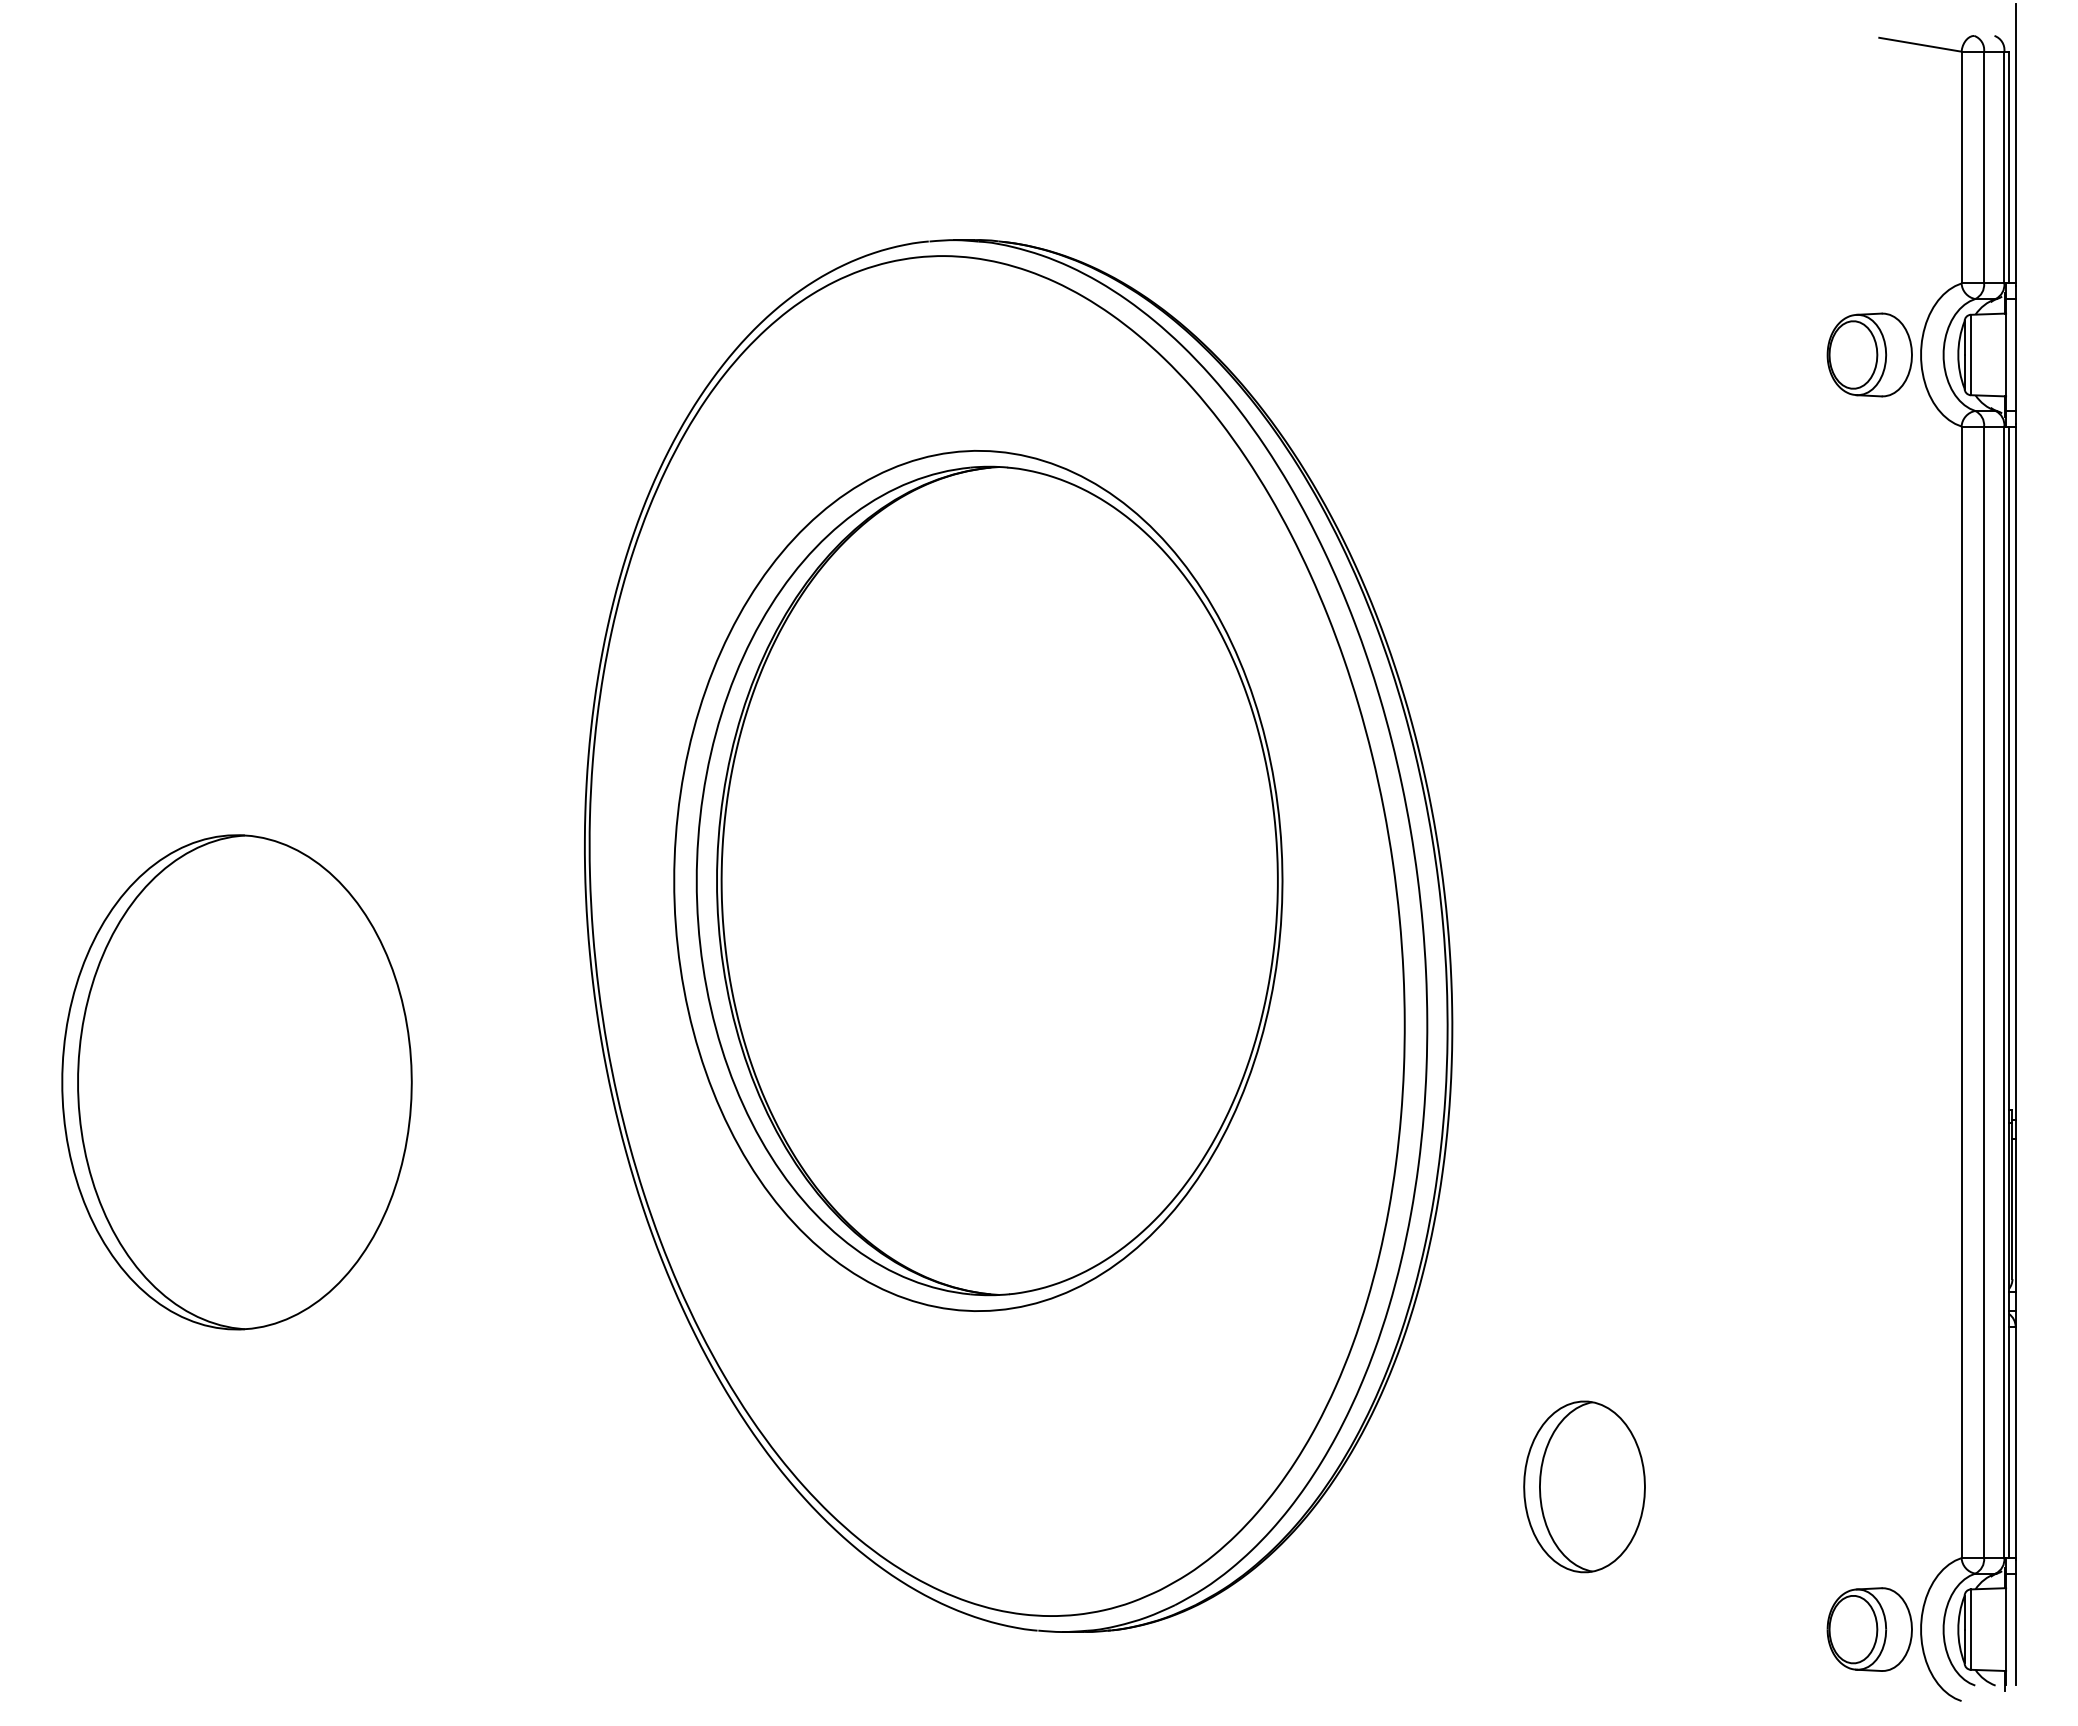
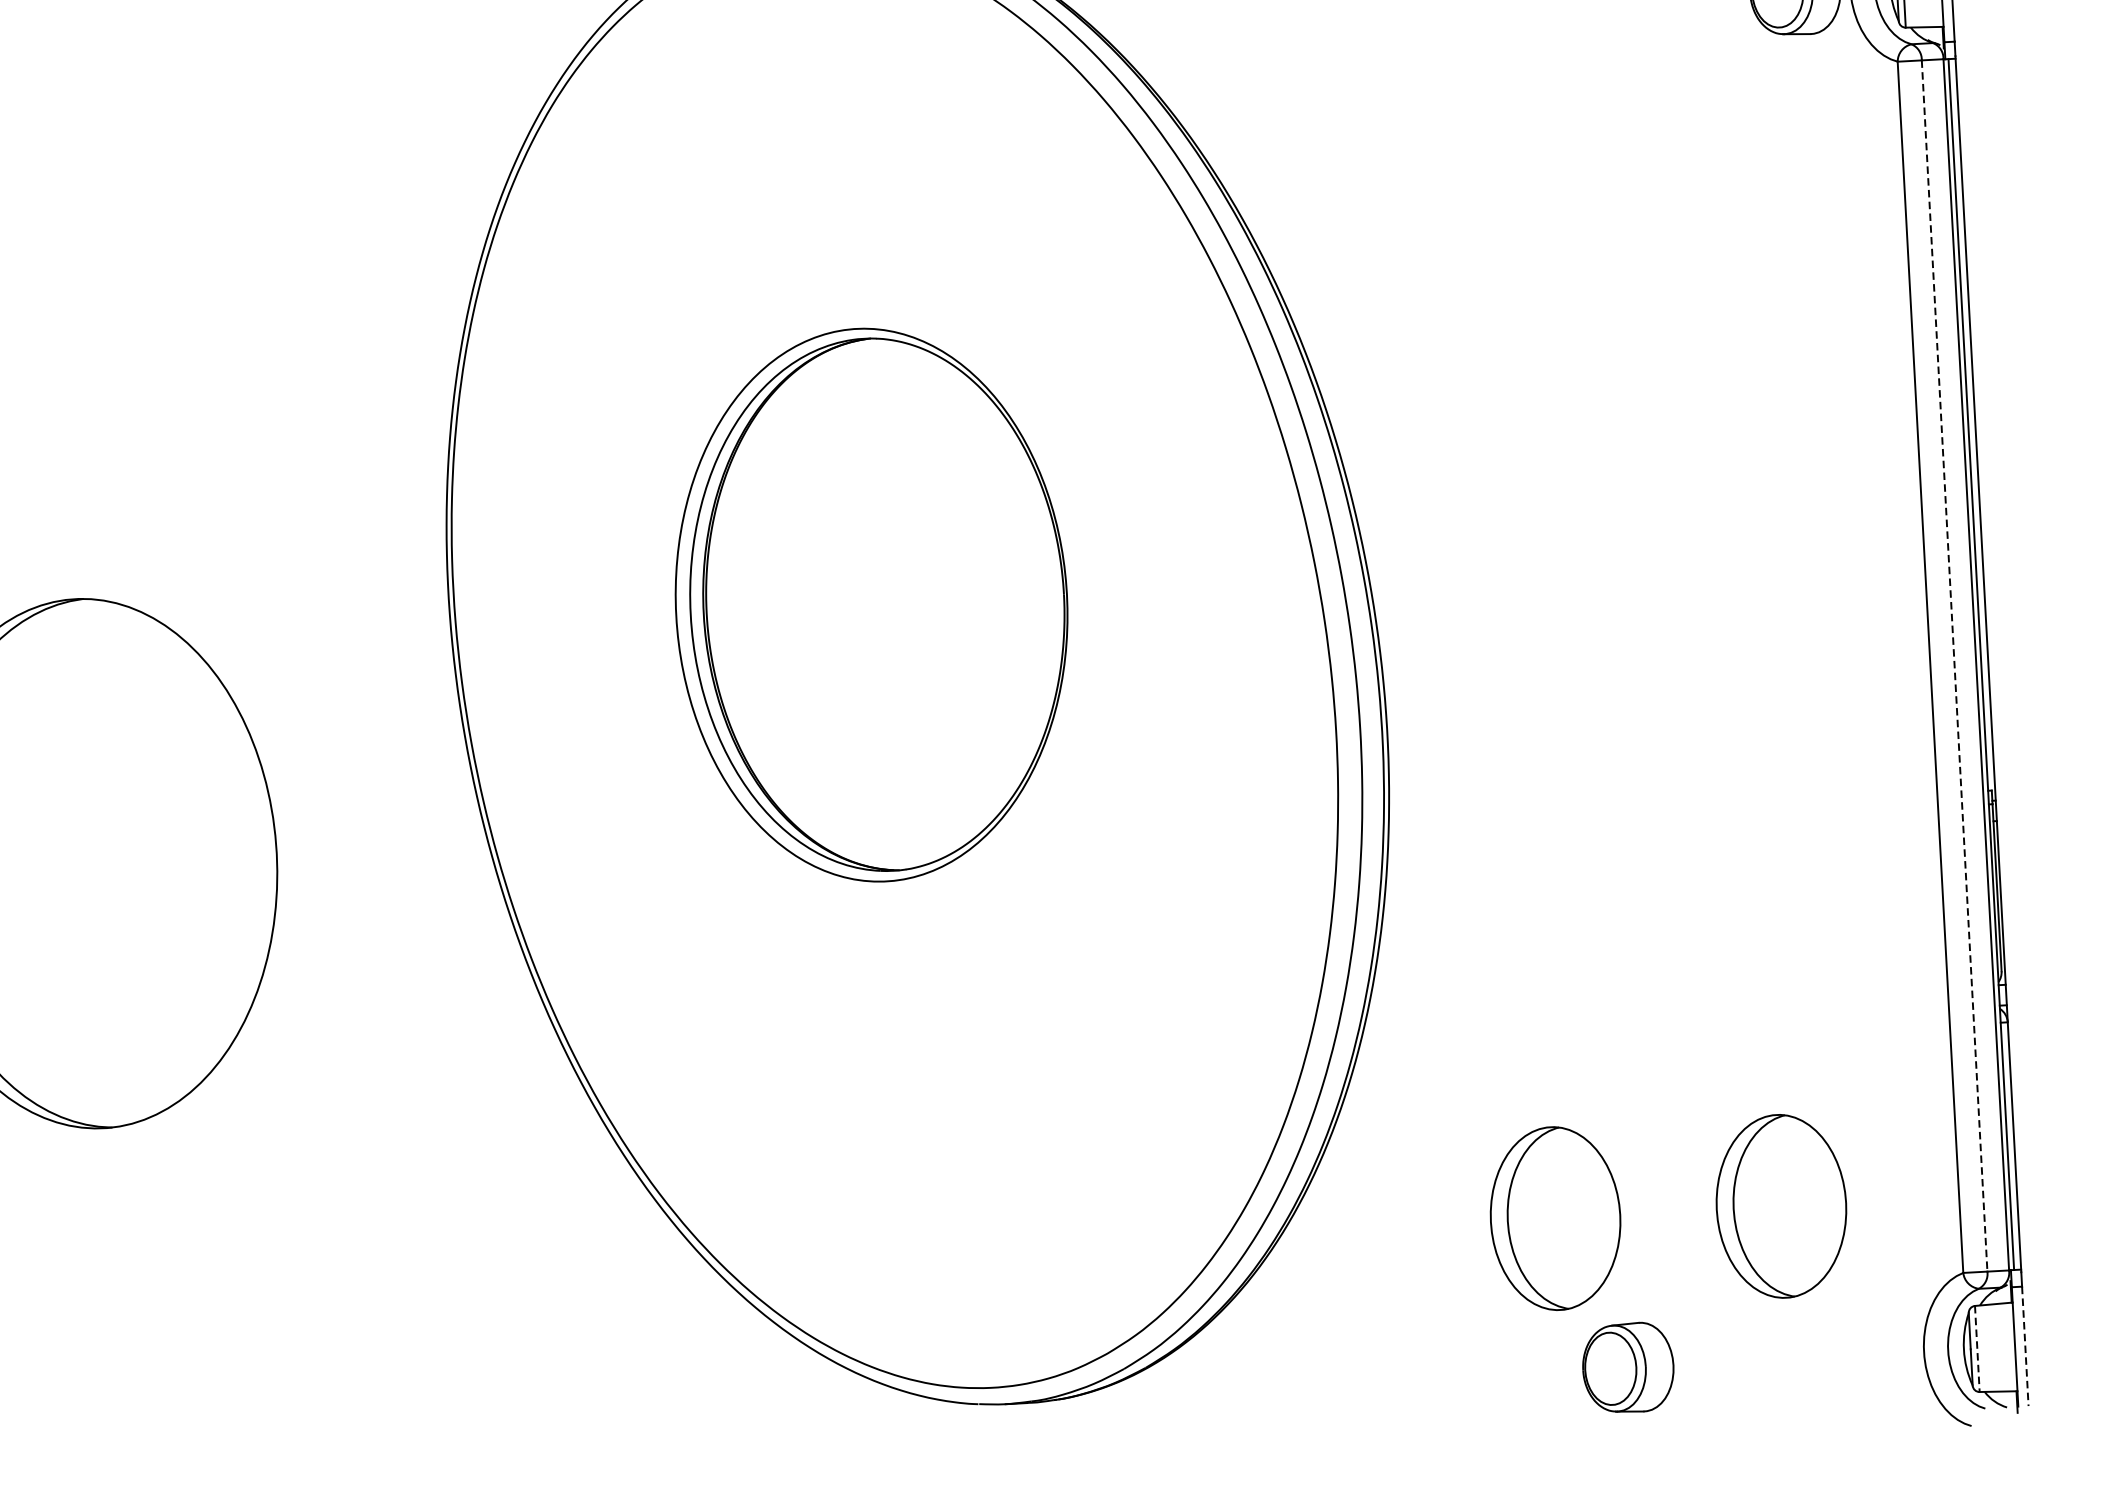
part: (978, 880) -> (871, 604), size x0.6
line: (1984, 992) -> (1955, 666), solid -> dashed
part: (1795, 1486) -> (1781, 1205), added
part: (1869, 1629) -> (1628, 1367), moved
line: (2015, 1629) -> (2025, 1346), solid -> dashed
line: (1970, 1630) -> (1977, 1349), solid -> dashed

